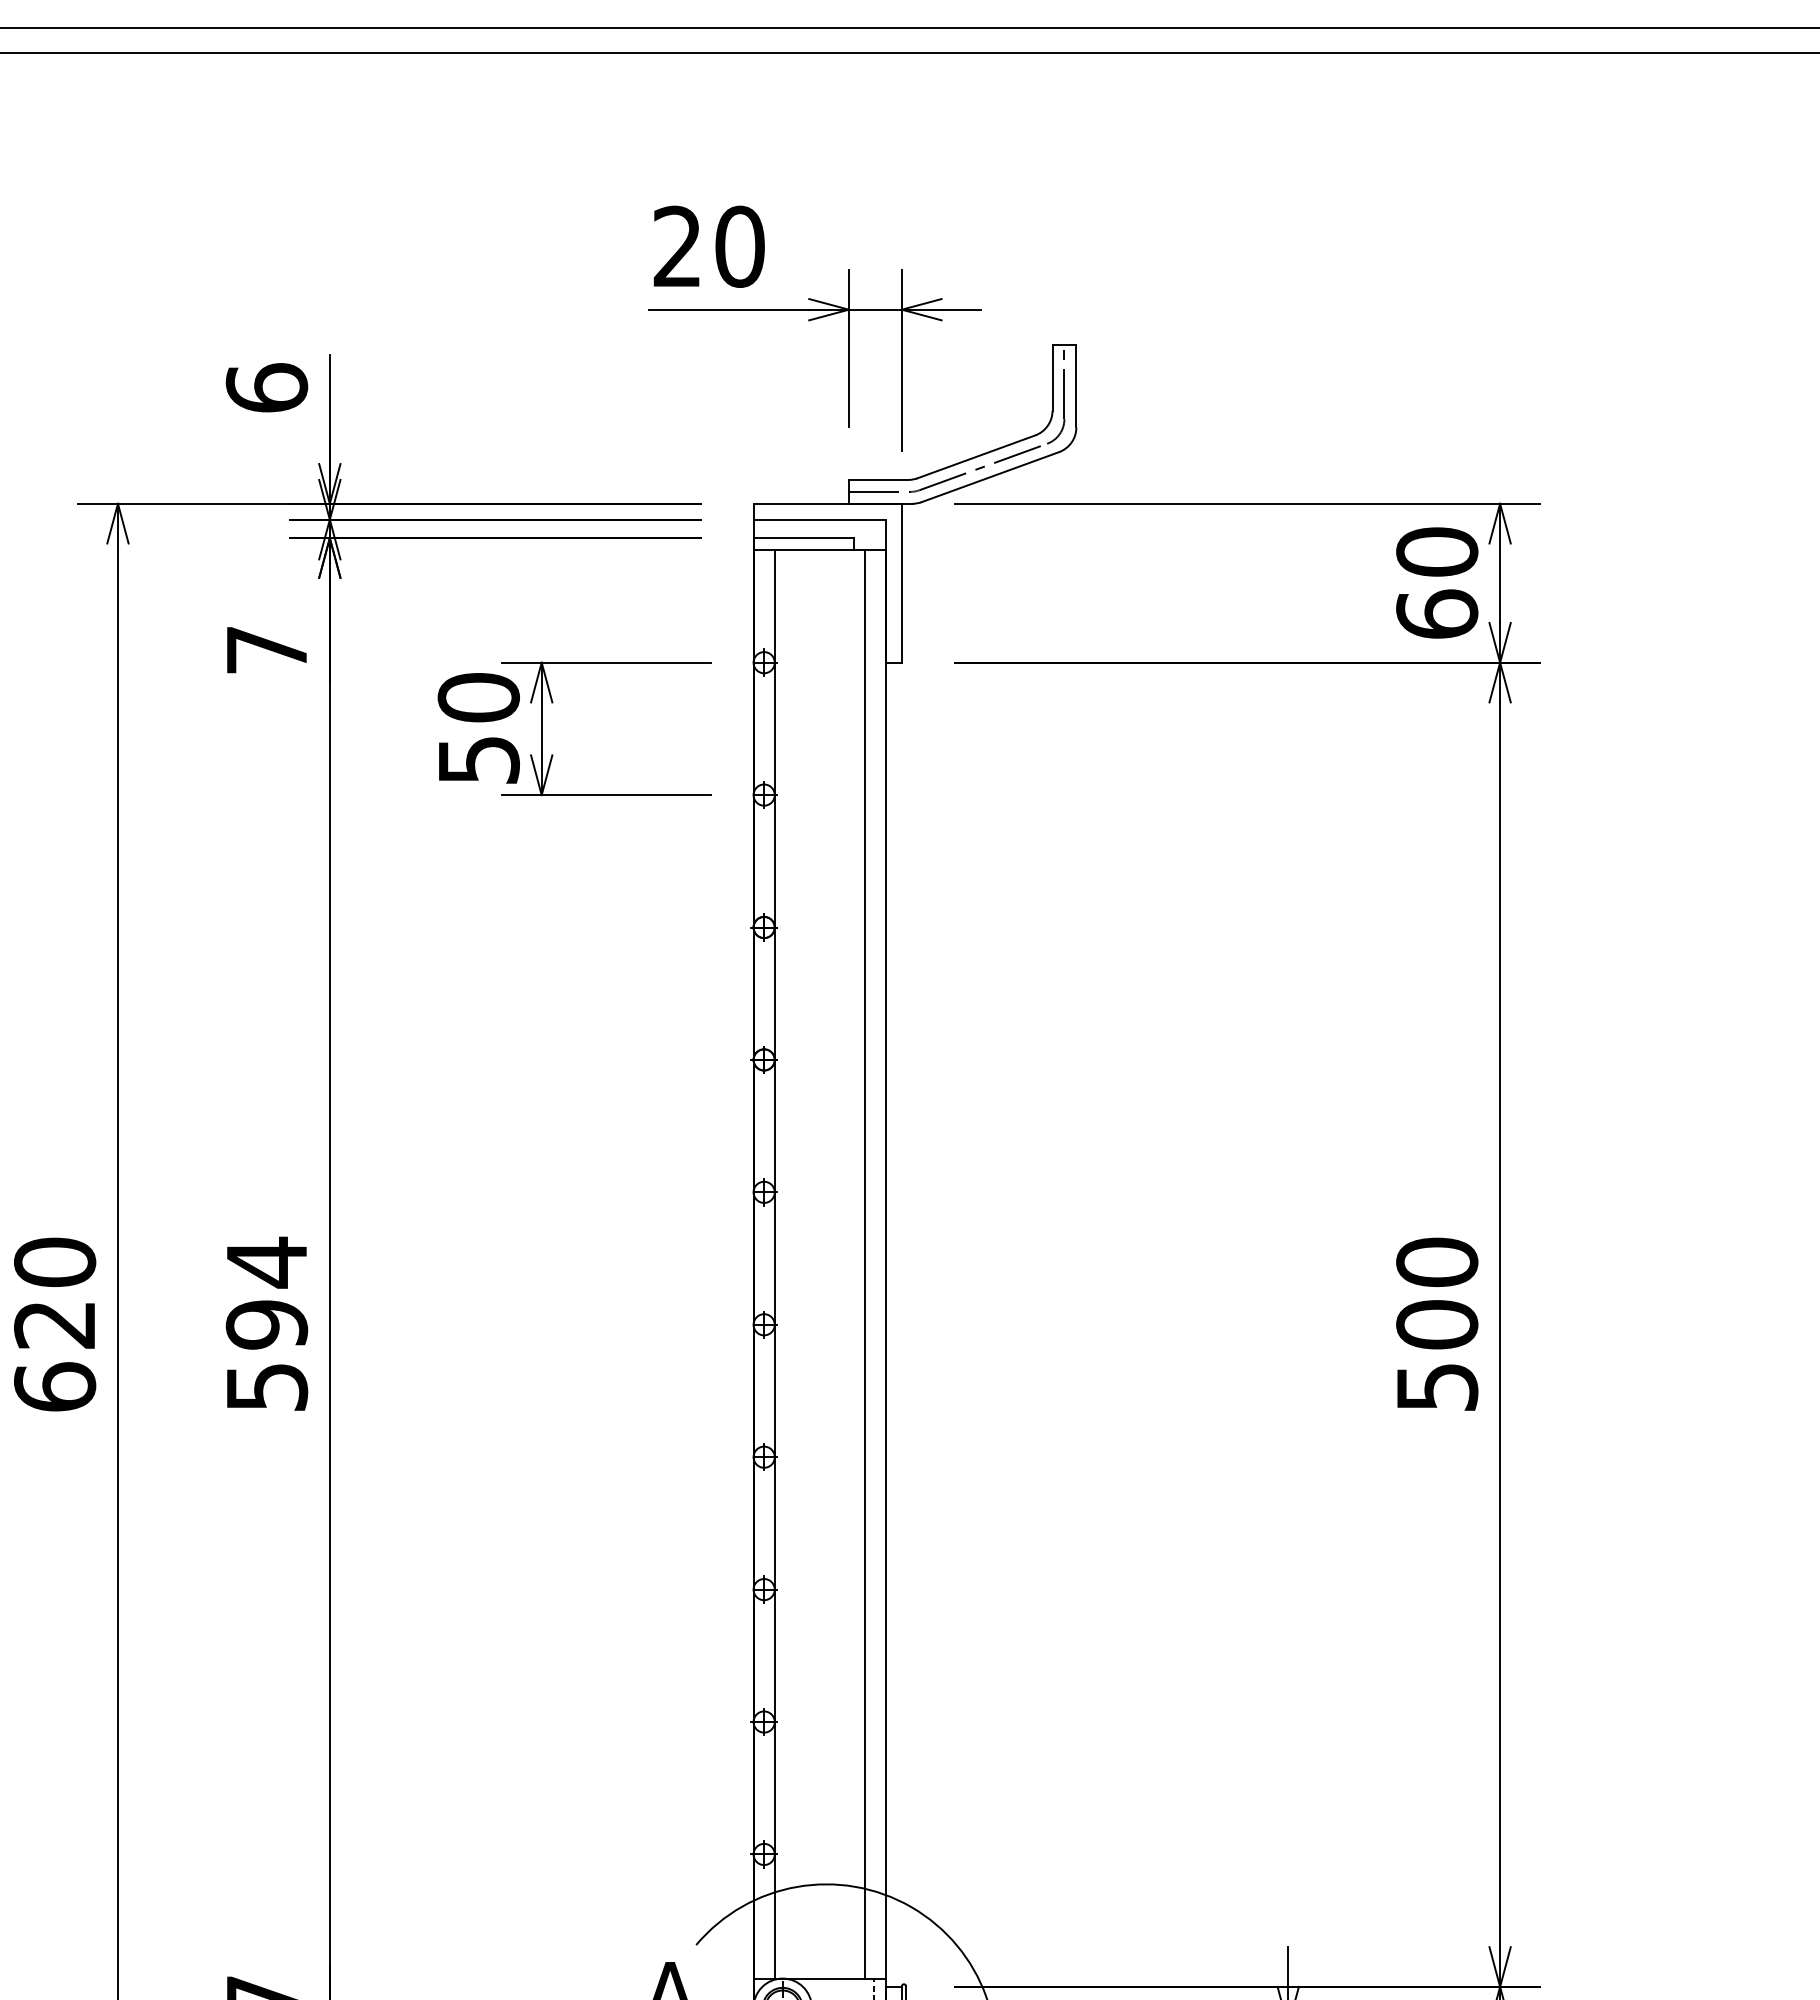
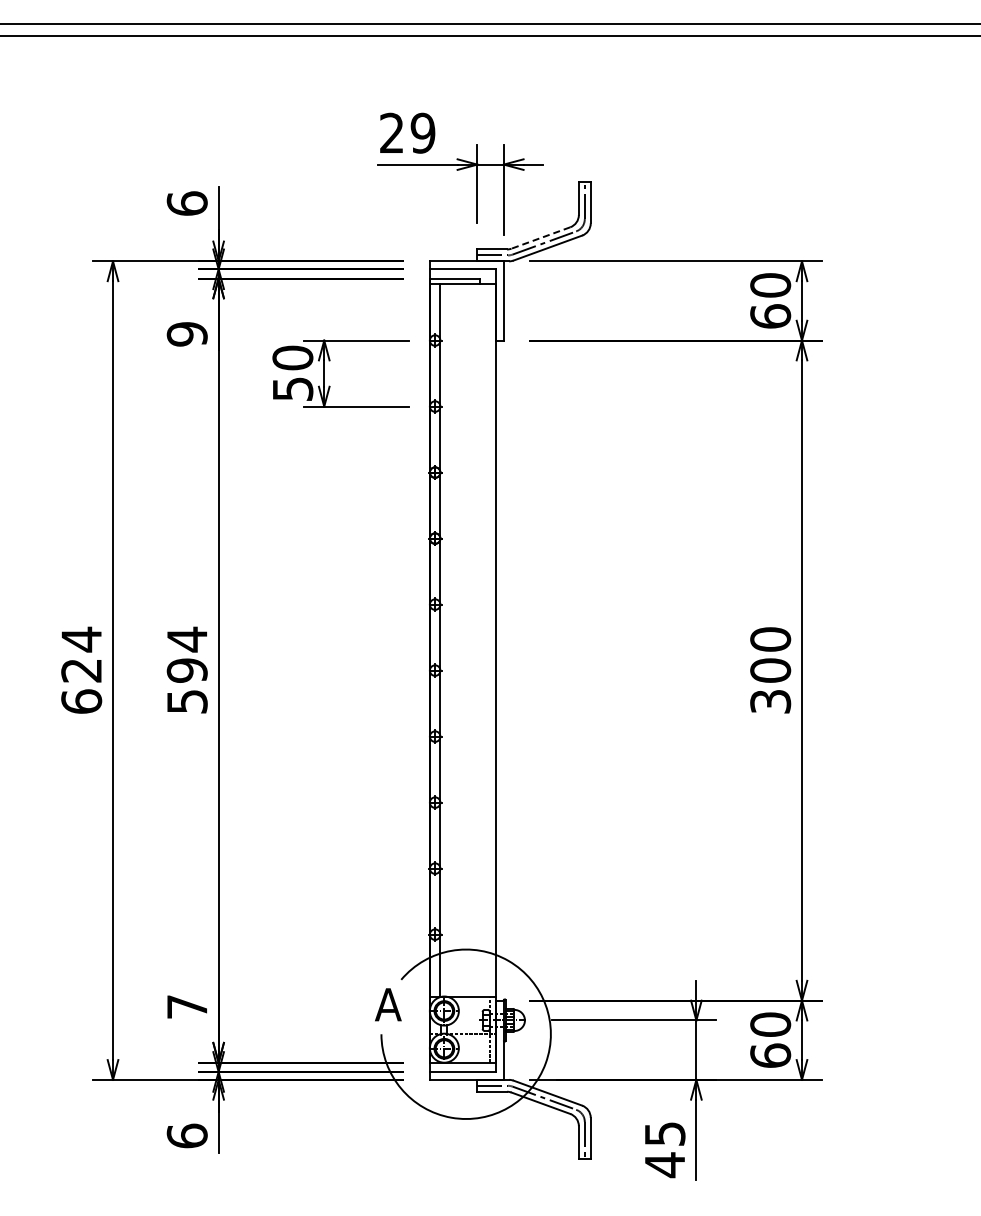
text: (738, 245) -> (422, 132), 20 -> 29
line: (975, 457) -> (540, 238), solid -> dashed
text: (265, 650) -> (186, 334), 7 -> 9
text: (54, 1262) -> (81, 639), 620 -> 624
line: (865, 1264) -> (485, 640), removed
text: (1436, 1386) -> (770, 701), 500 -> 300

